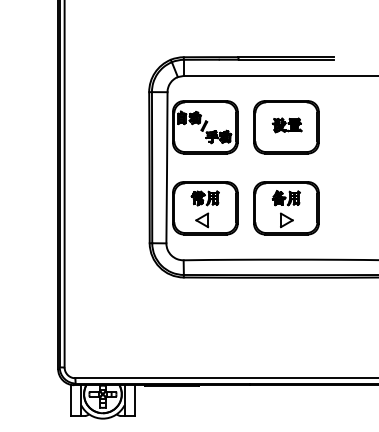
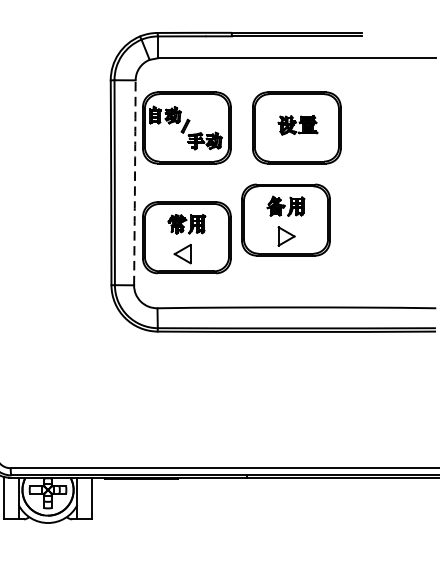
arc: (167, 167) -> (135, 182), solid -> dashed
part: (286, 208) -> (286, 220), moved

